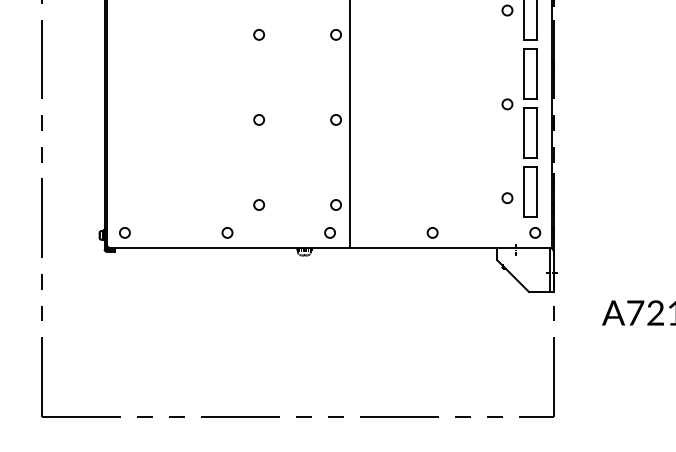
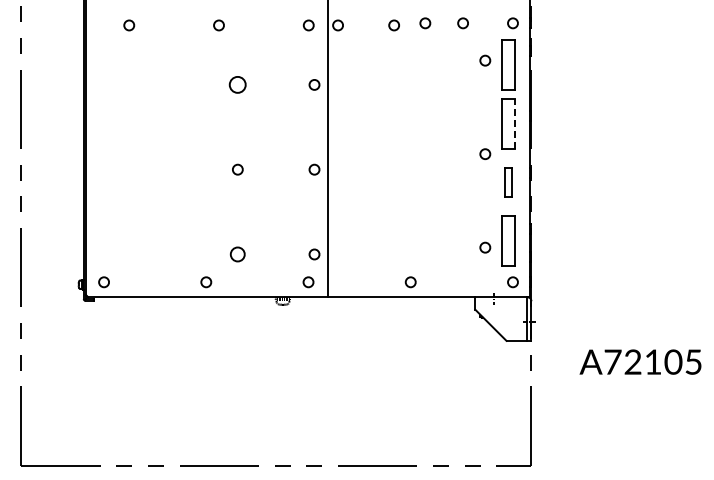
circle: (258, 34) -> (237, 84), size x1.6
line: (536, 73) -> (514, 123), solid -> dashed
part: (530, 132) -> (508, 182), size x0.6
circle: (258, 205) -> (237, 254), size x1.4

